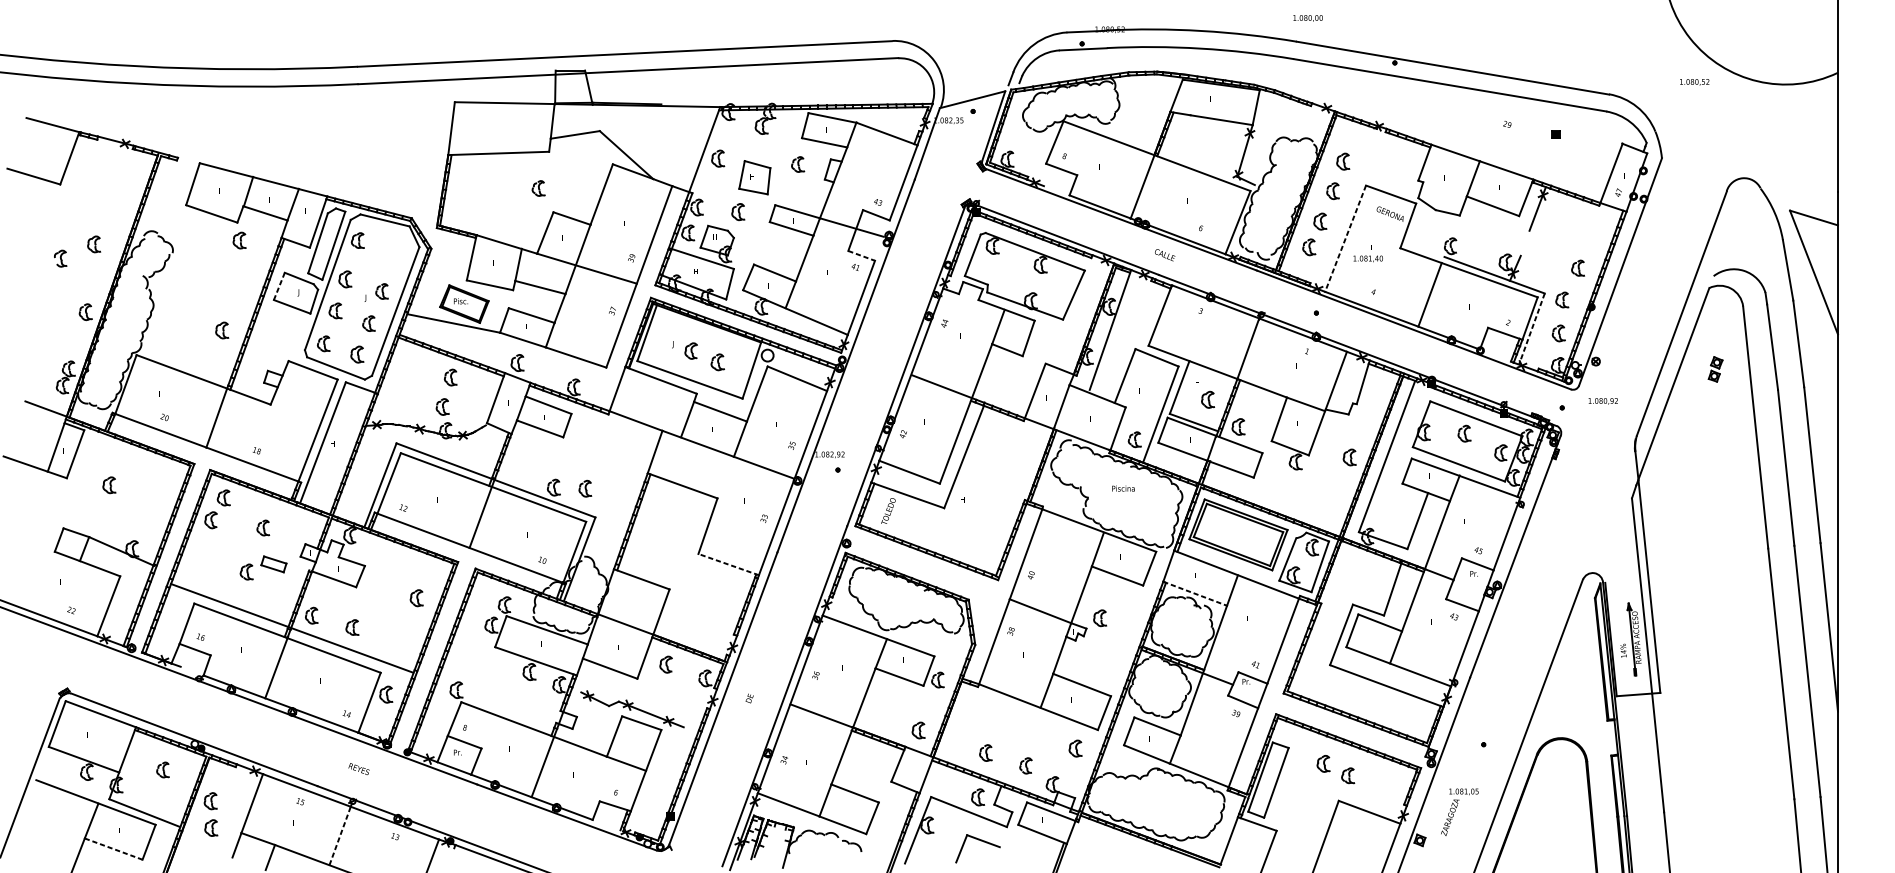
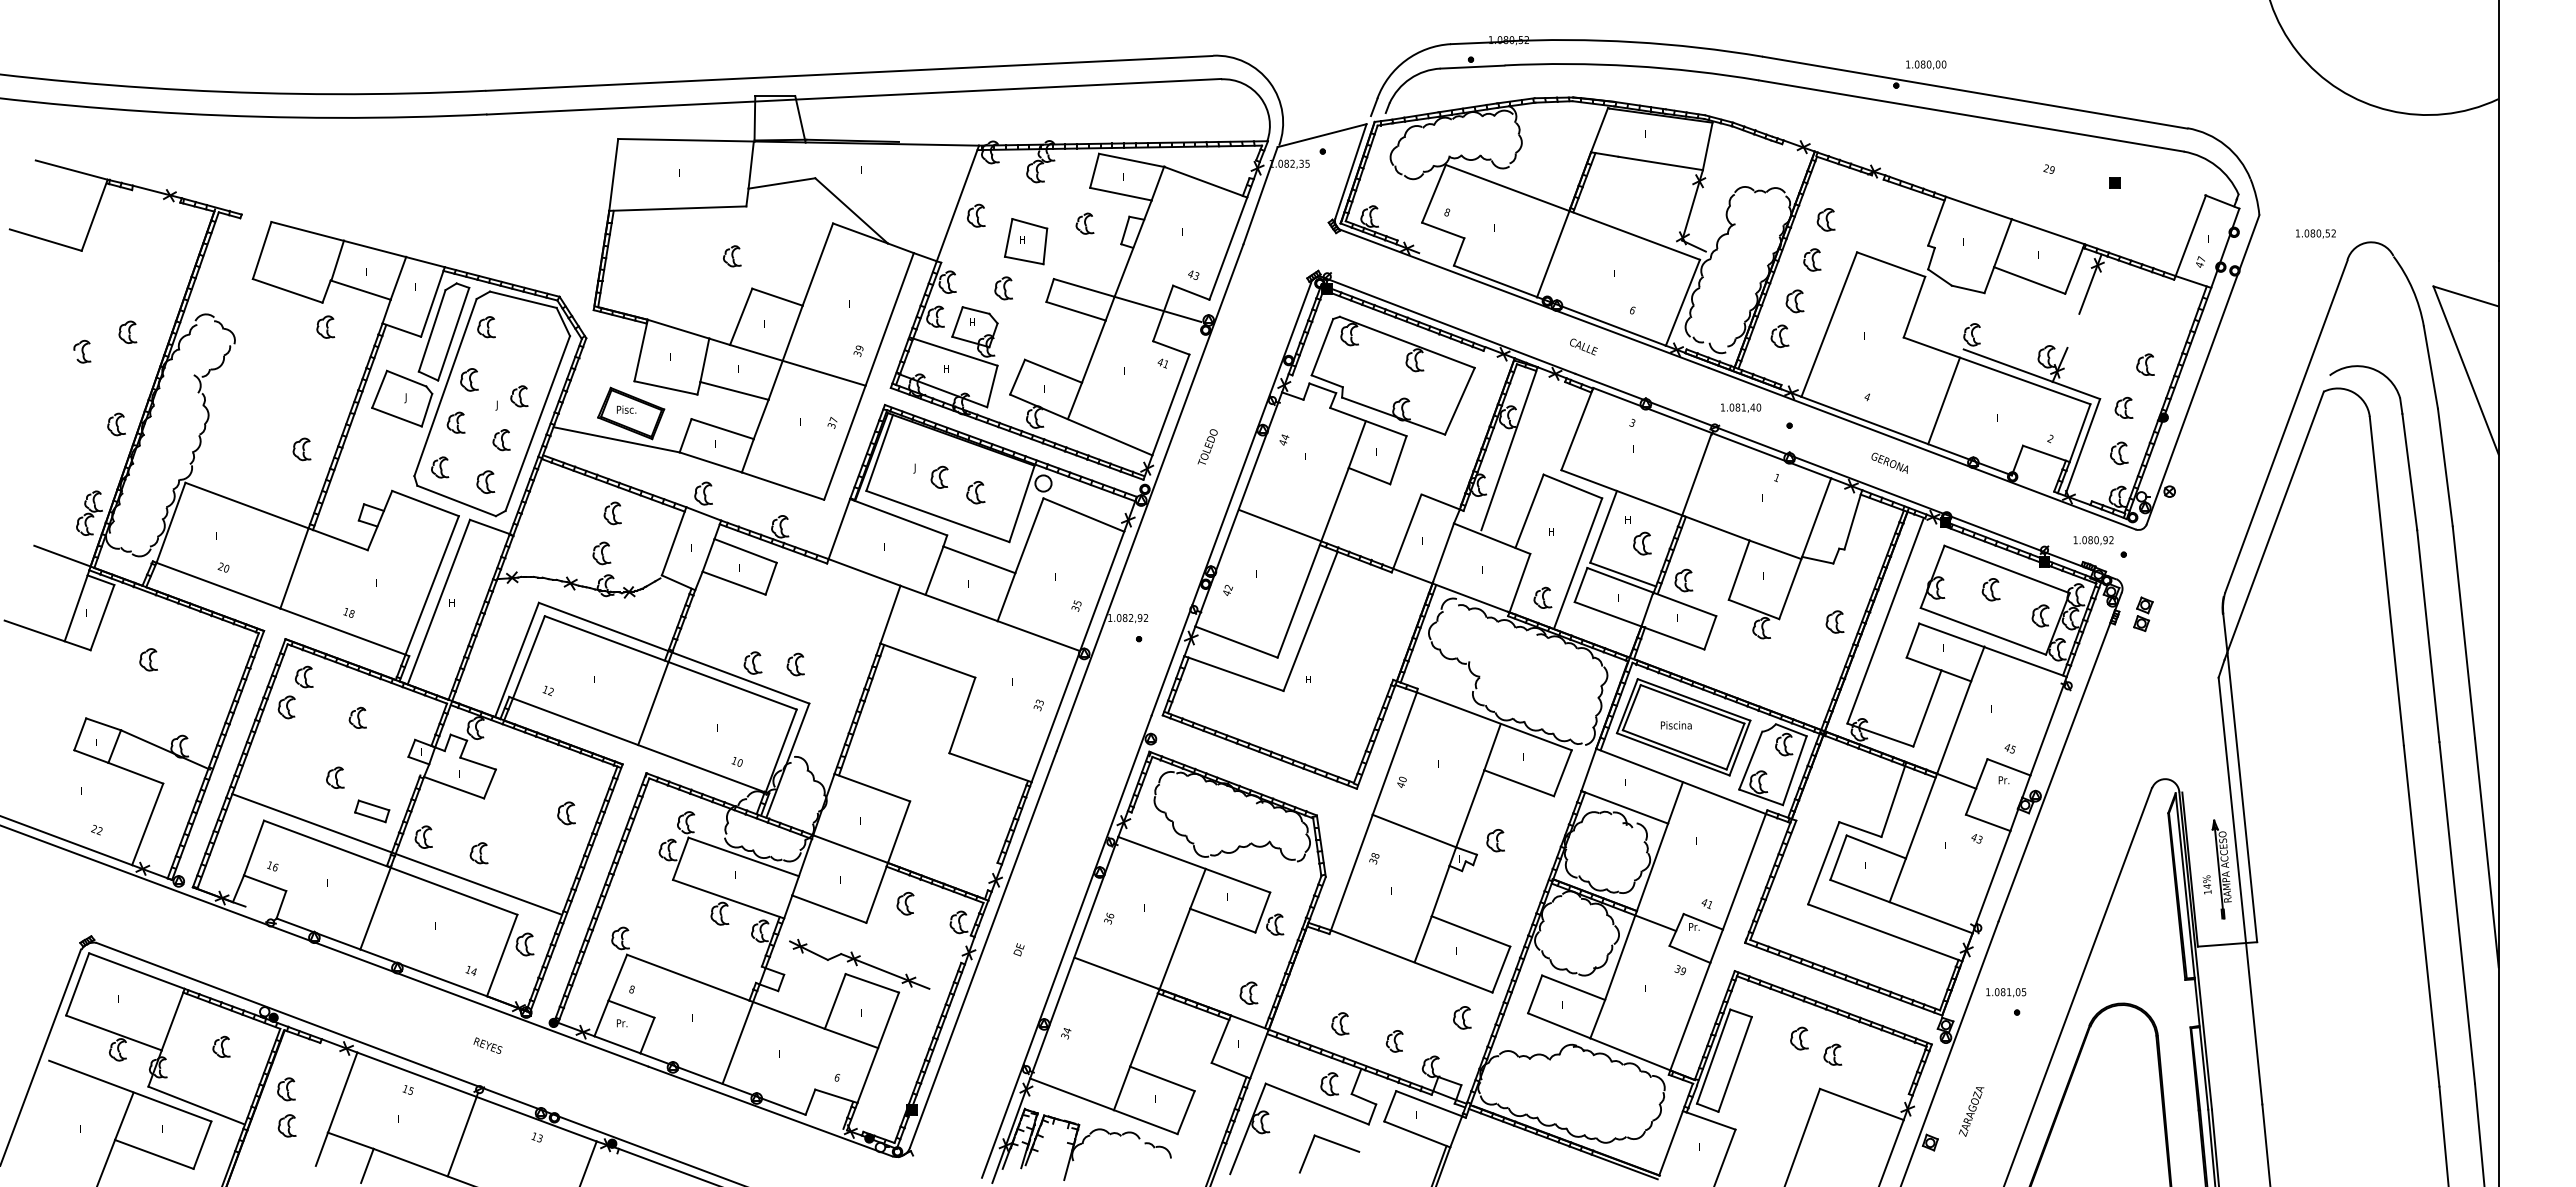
text: (1308, 18) -> (1926, 64), moved
text: (1694, 81) -> (2315, 233), moved
text: (1389, 213) -> (1889, 462), moved
line: (1345, 239) -> (1829, 325), dashed -> solid
line: (861, 256) -> (1171, 348), dashed -> solid
text: (1368, 258) -> (1741, 407), moved
line: (279, 286) -> (379, 389), dashed -> solid
line: (1531, 329) -> (2082, 447), dashed -> solid
part: (1715, 369) -> (2143, 614), moved
text: (1603, 401) -> (2093, 540), moved
text: (1123, 488) -> (1676, 725), moved
text: (888, 510) -> (1207, 446), moved
part: (274, 564) -> (372, 811), moved
line: (728, 564) -> (990, 767), dashed -> solid
line: (1195, 593) -> (1625, 807), dashed -> solid
text: (1464, 791) -> (2006, 992), moved
line: (340, 835) -> (462, 1136), dashed -> solid
line: (113, 849) -> (154, 1154), dashed -> solid

